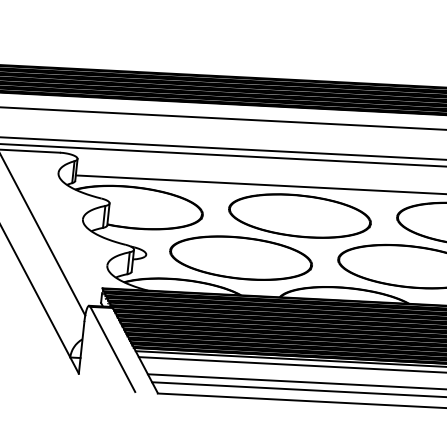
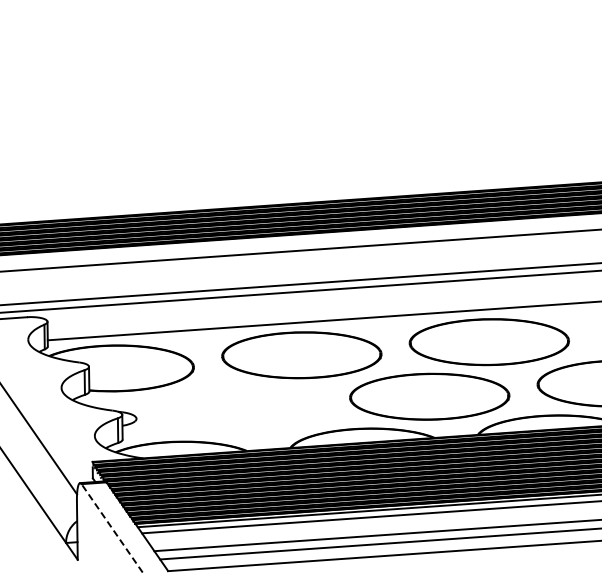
part: (240, 257) -> (241, 409), removed
line: (113, 349) -> (112, 528), solid -> dashed

